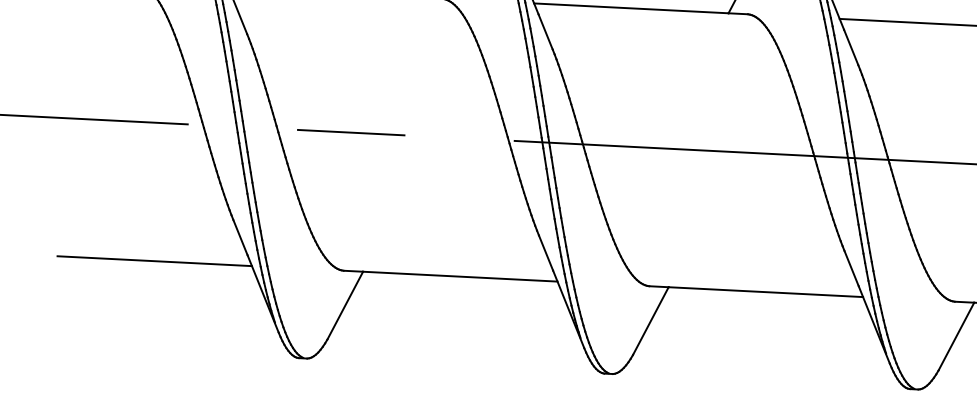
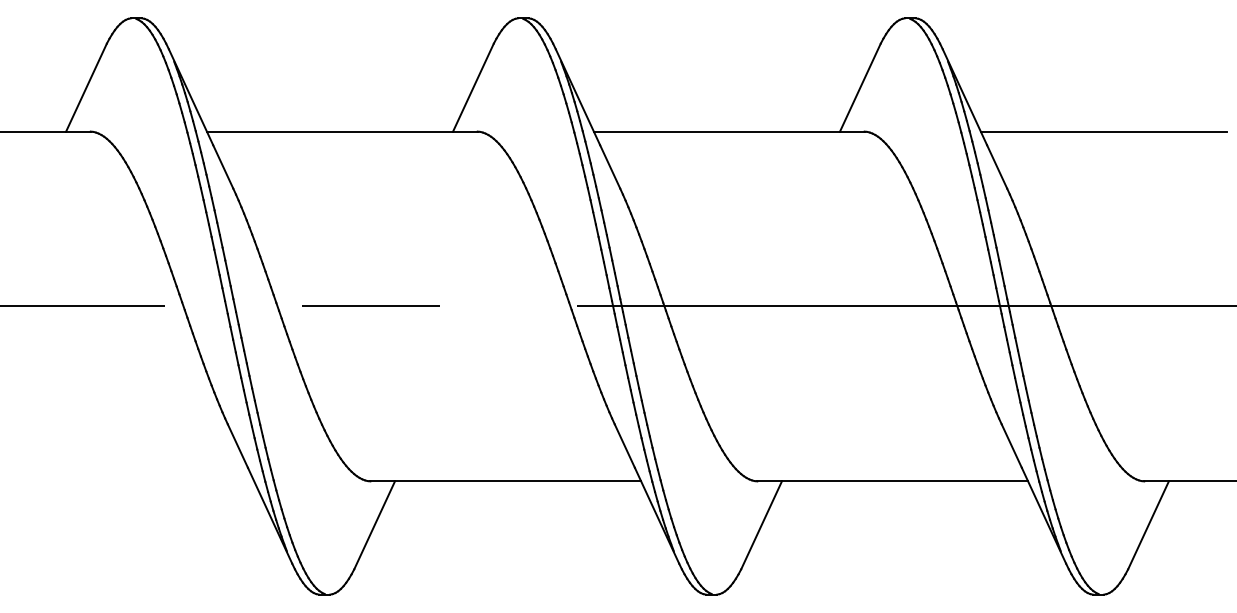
line: (155, 261) -> (131, 481), removed

